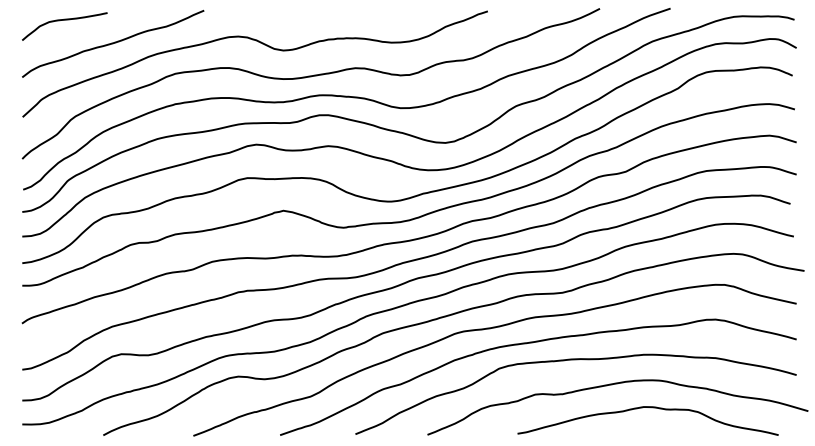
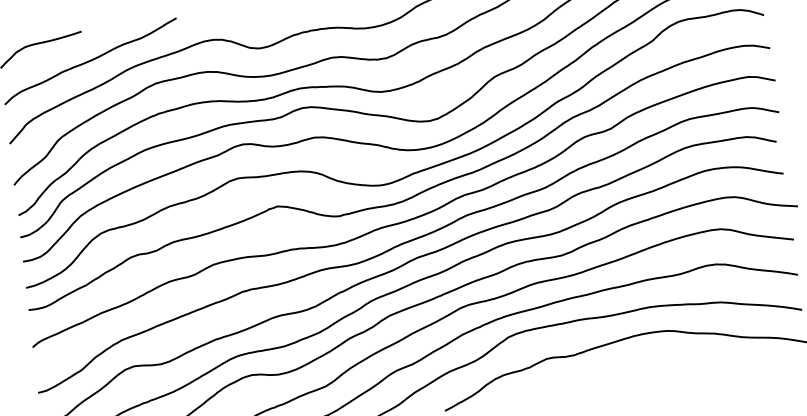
curve: (651, 408) -> (662, 359), removed

